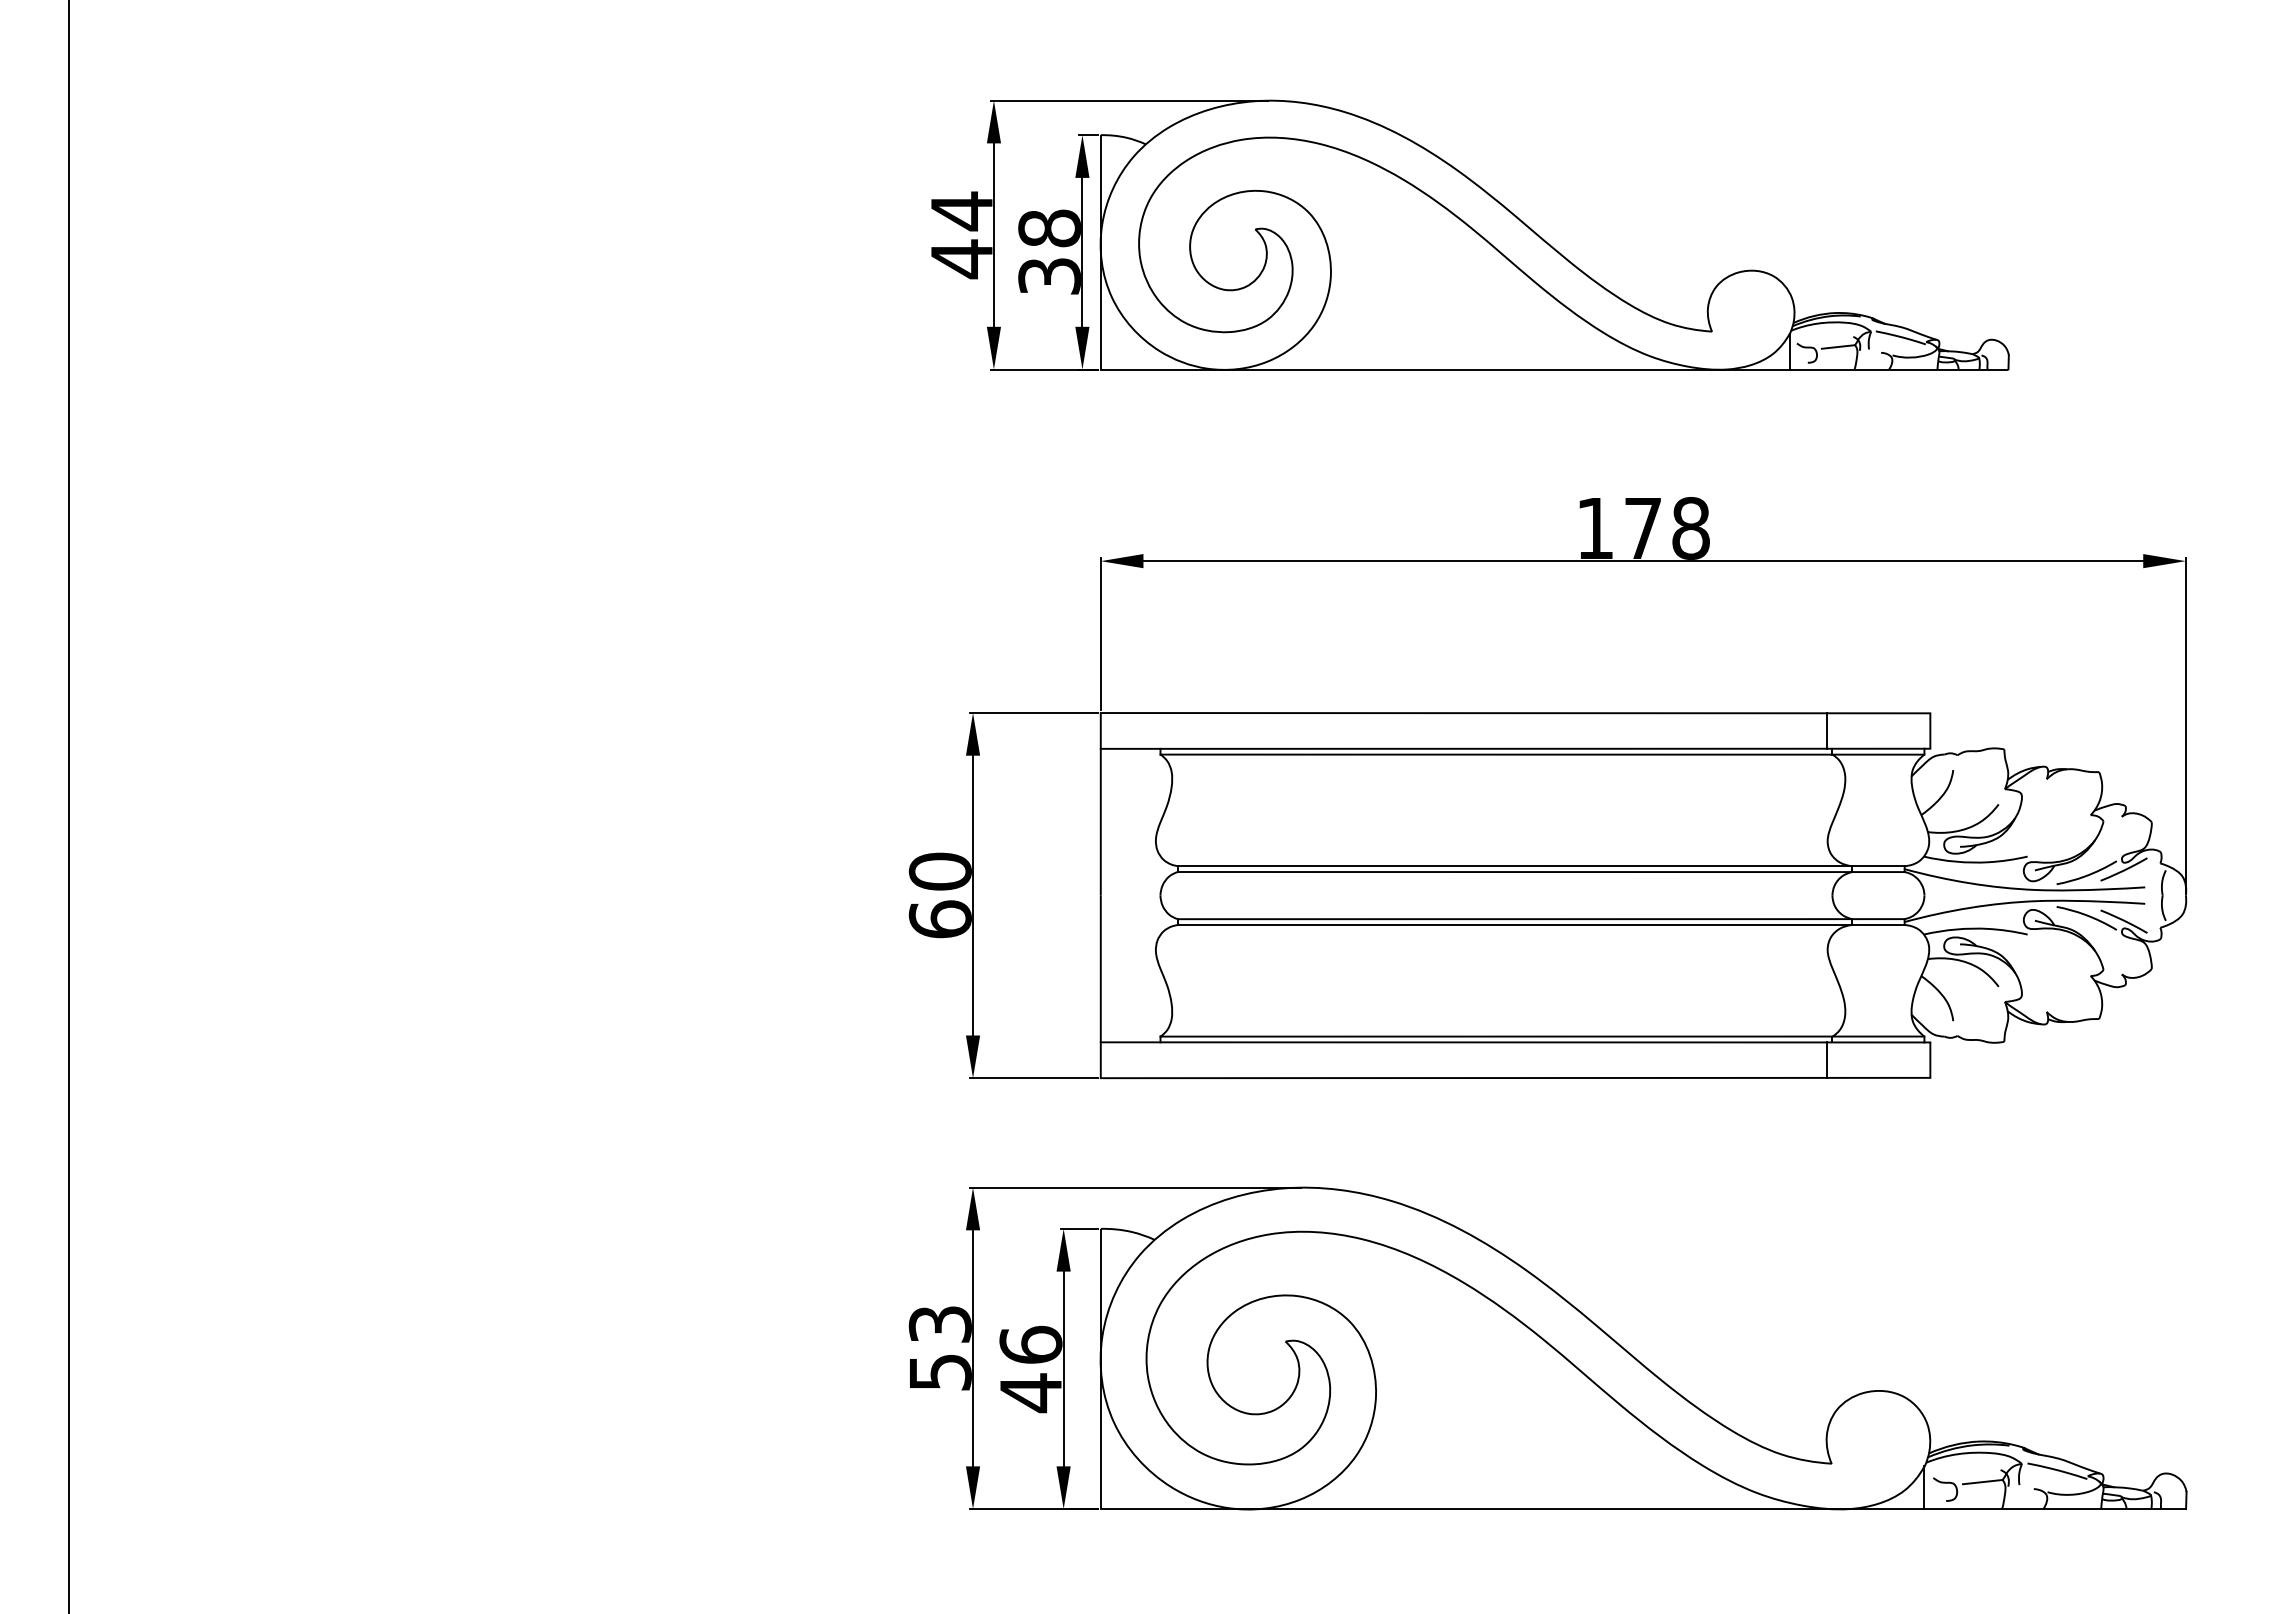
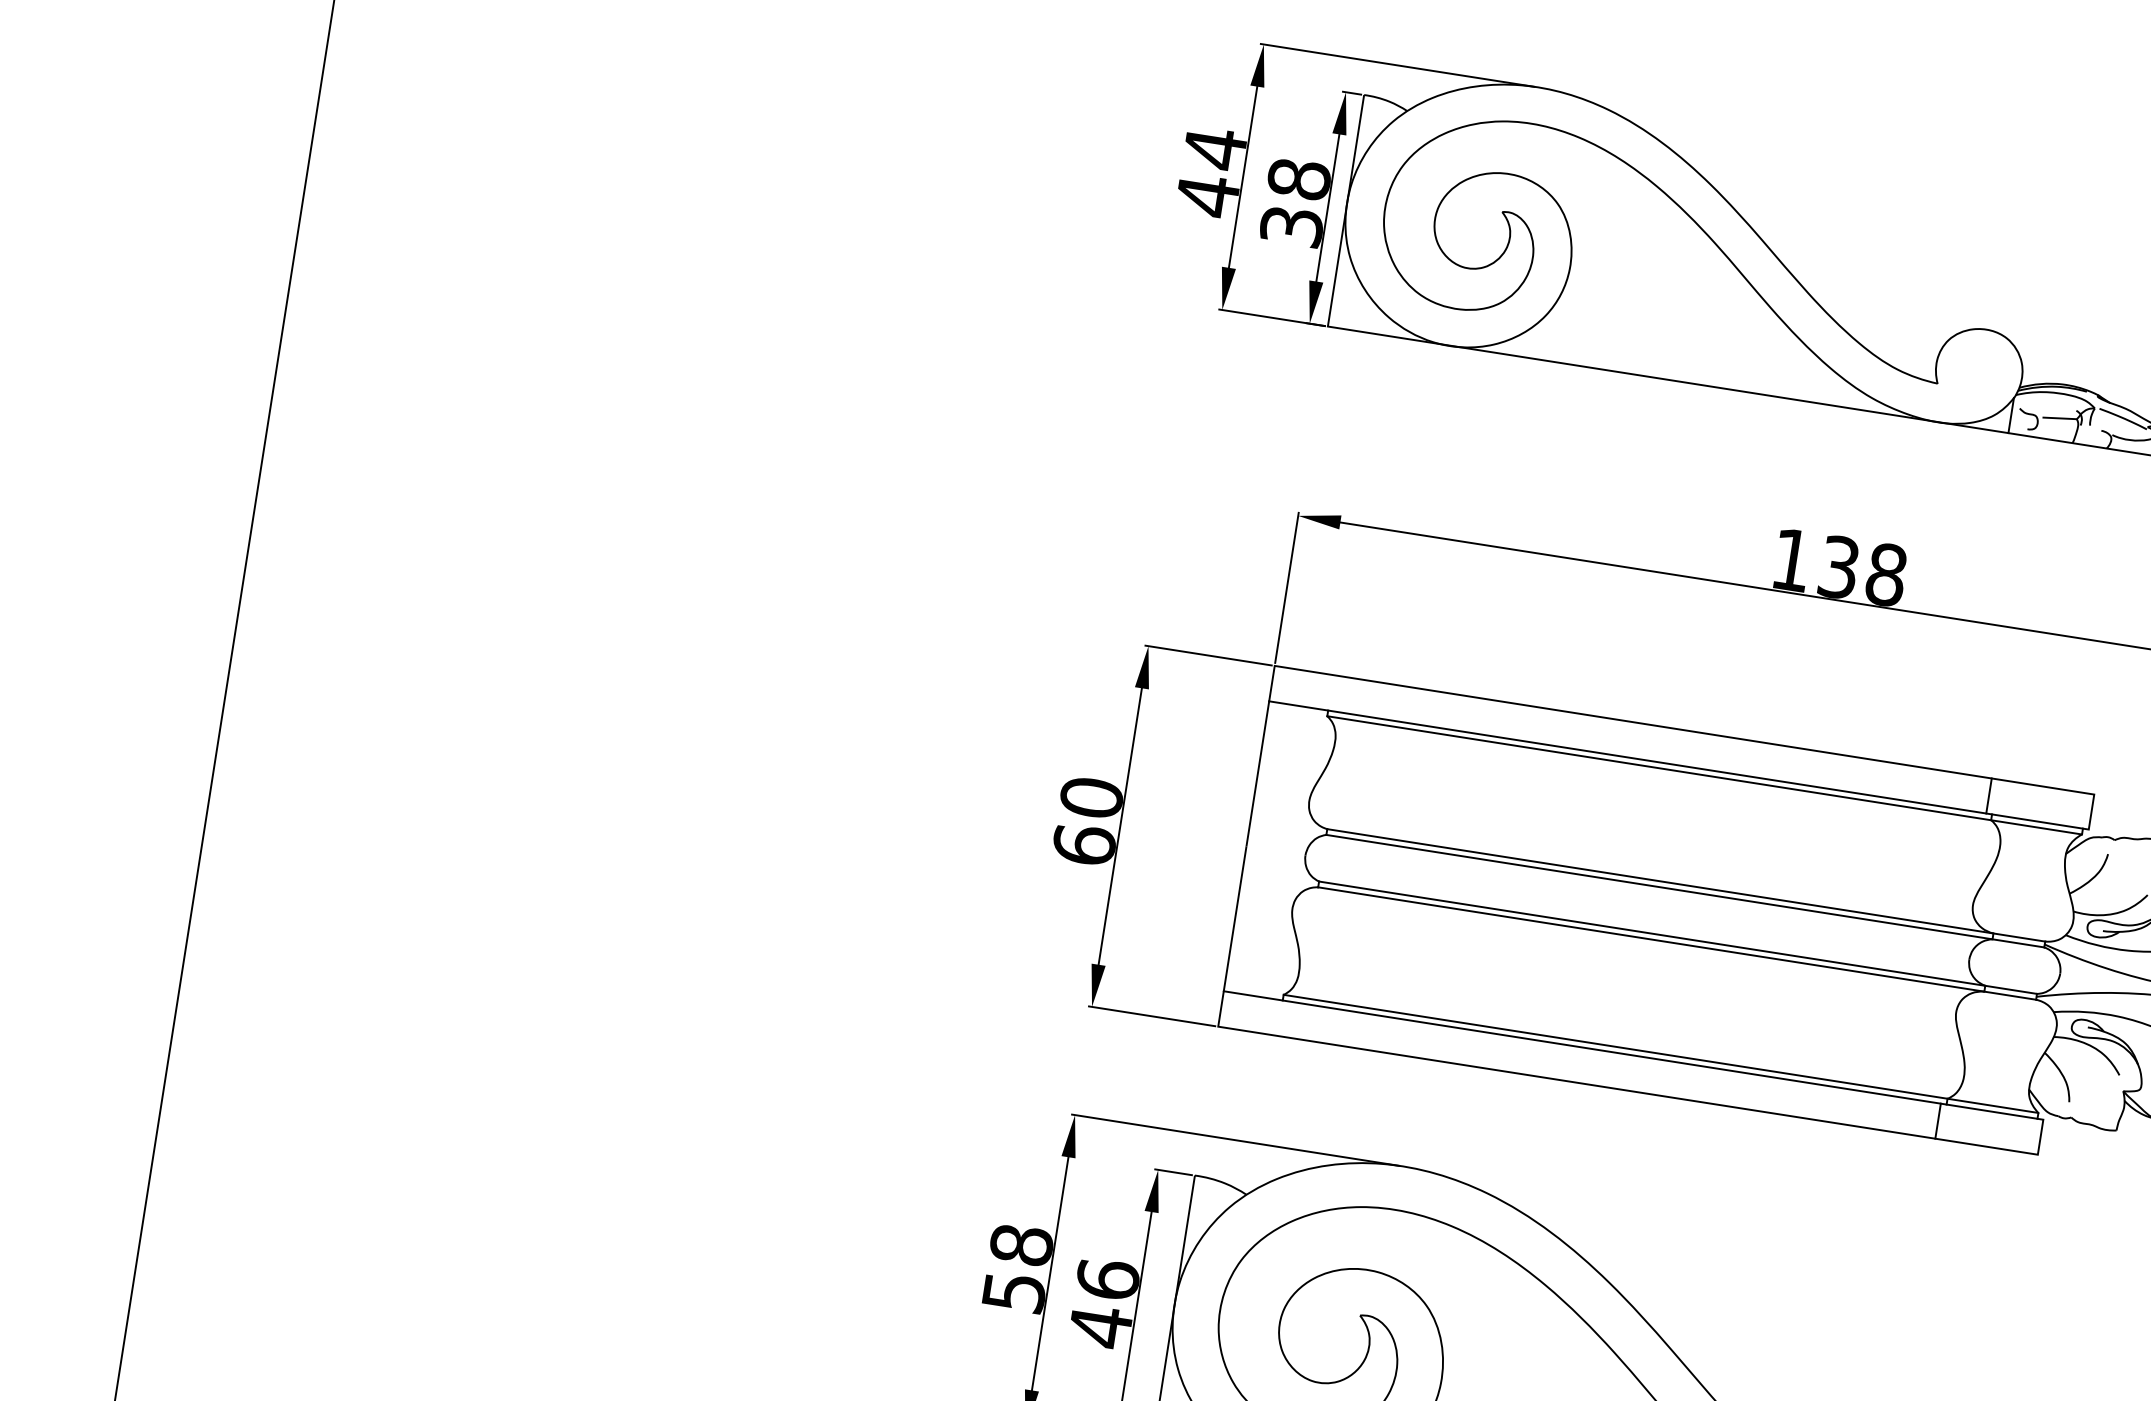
text: (1643, 528) -> (1839, 567), 178 -> 138
text: (939, 1324) -> (1020, 1245), 53 -> 58

